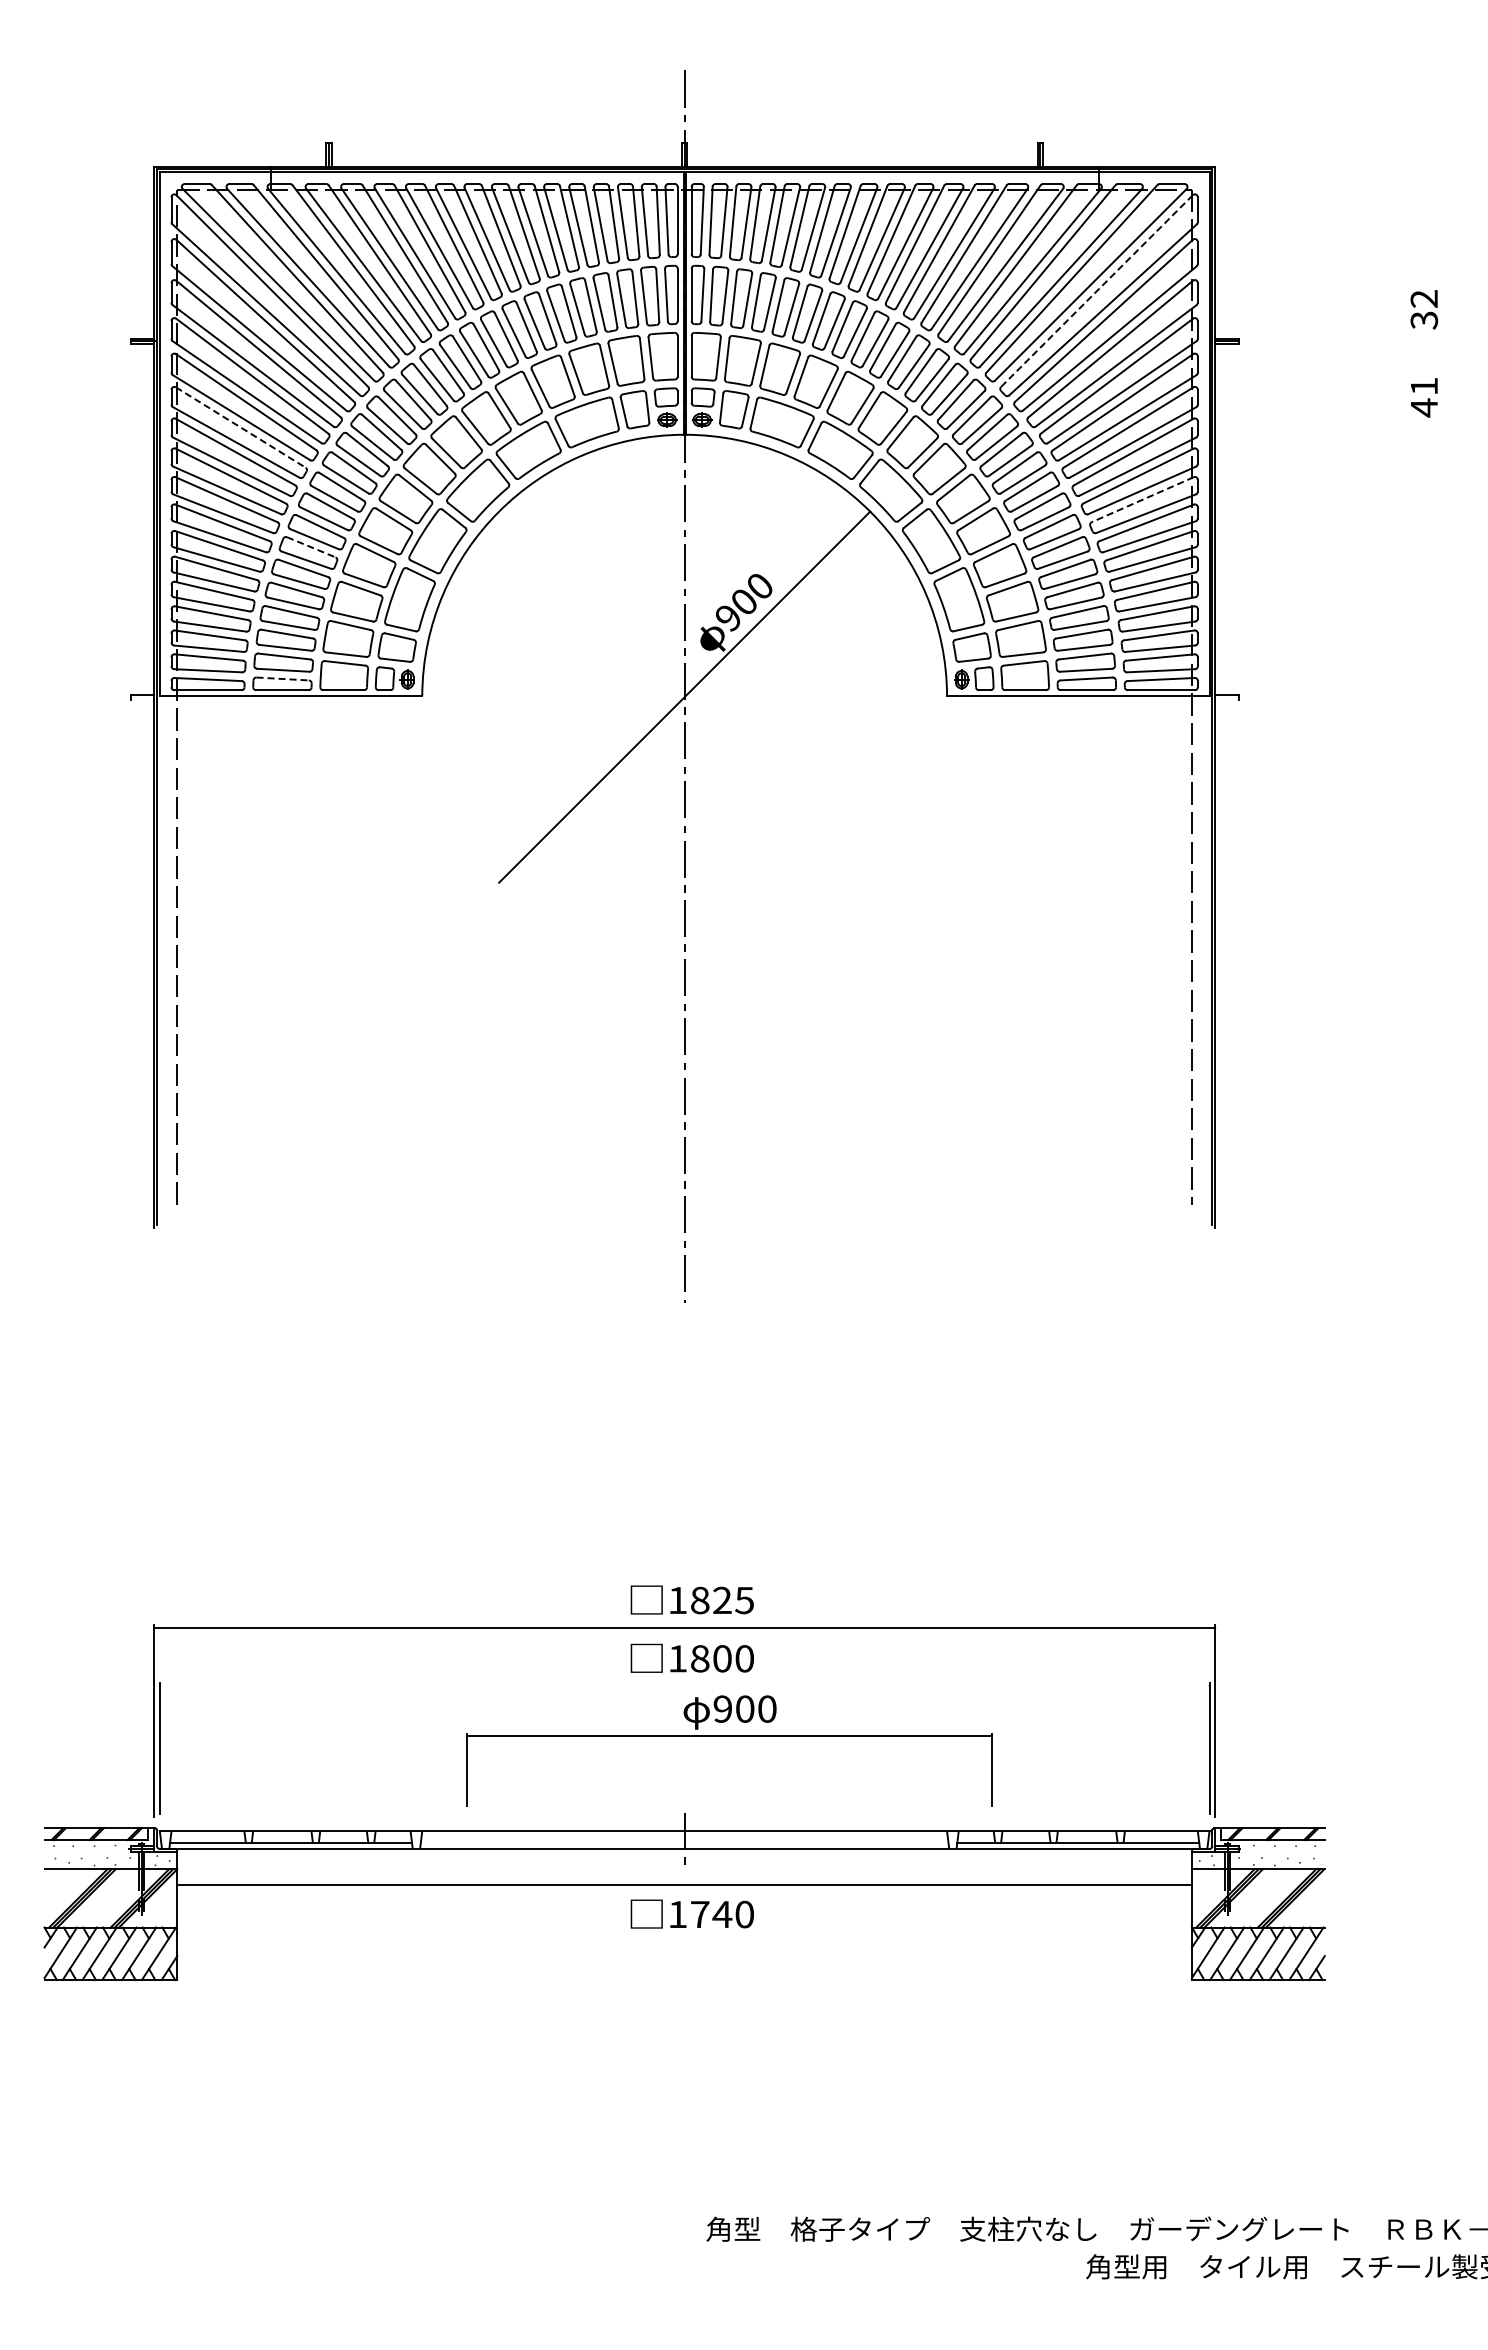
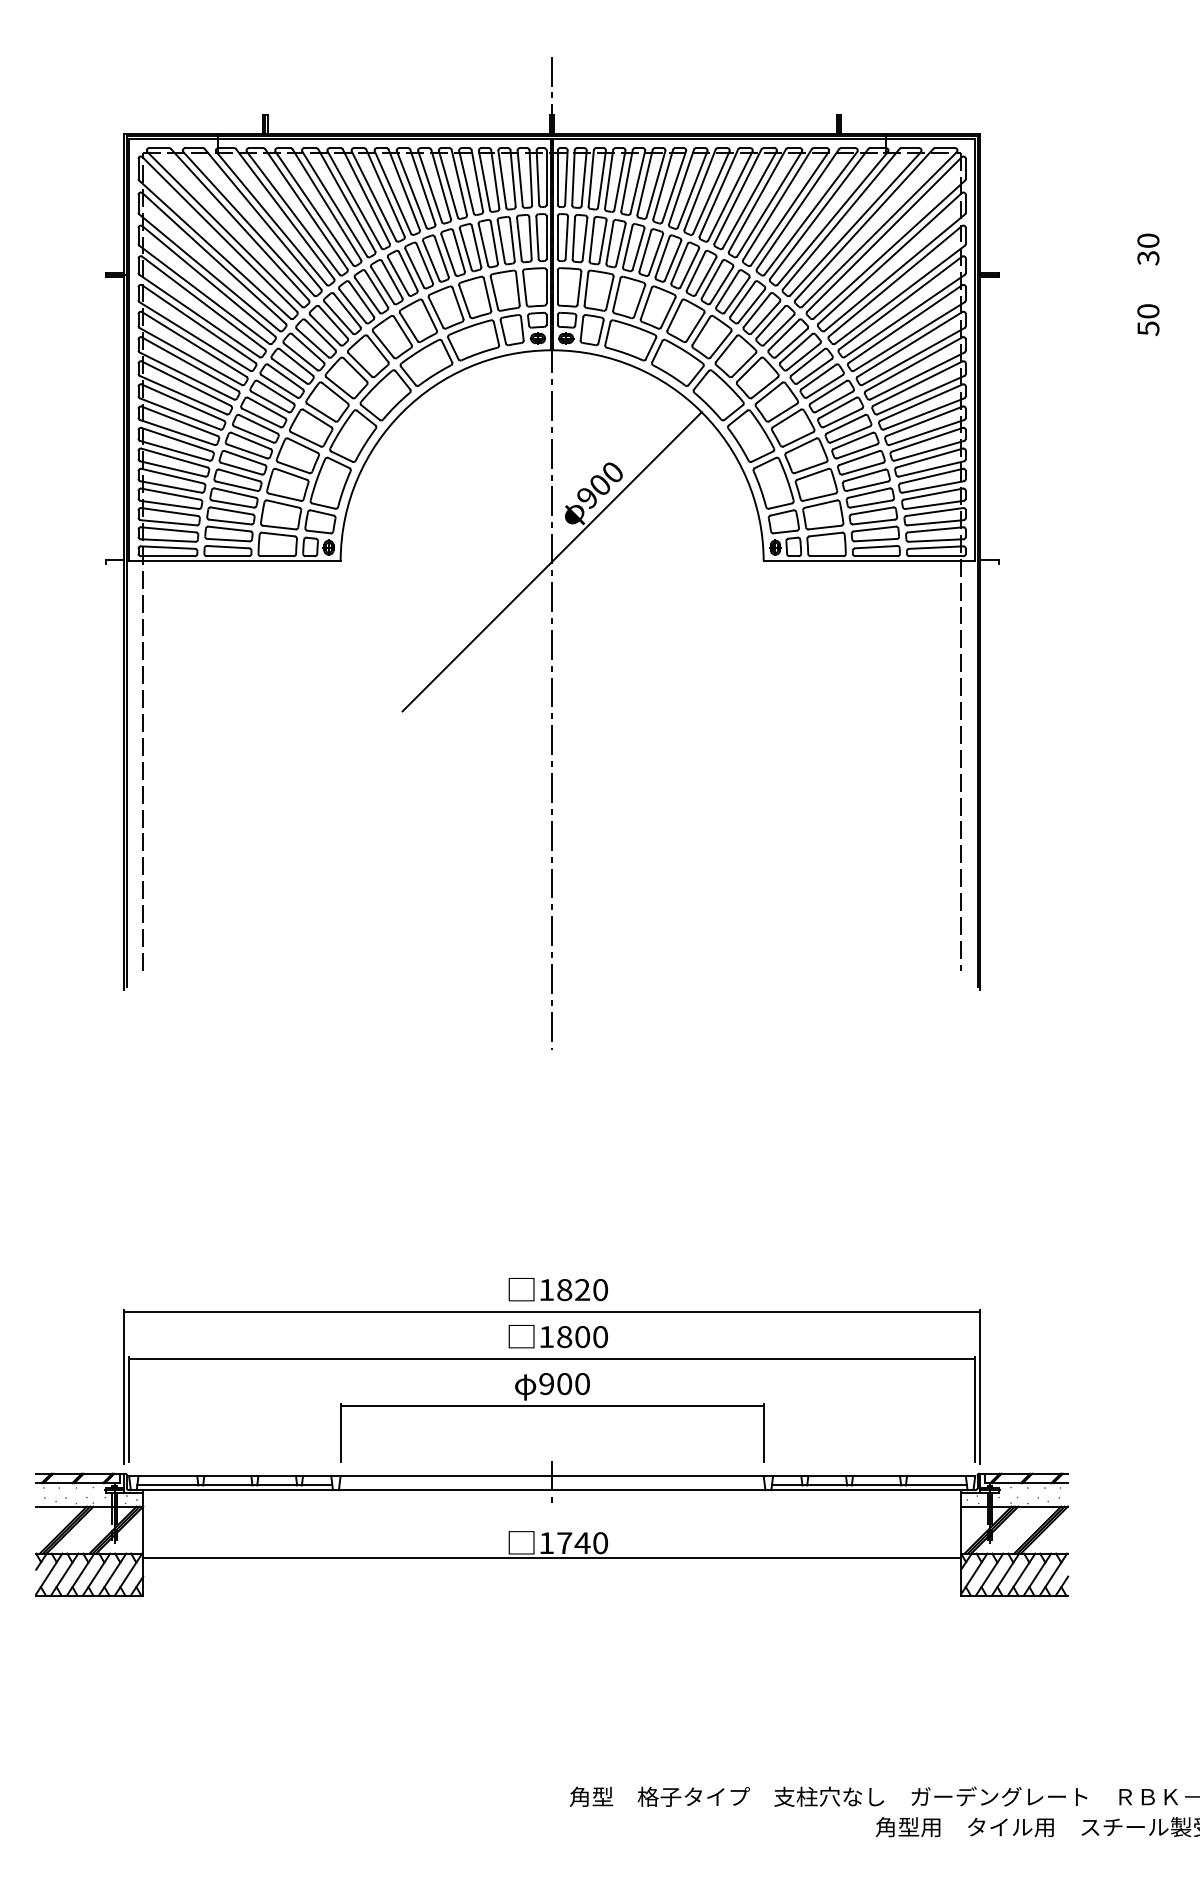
line: (1096, 291) -> (884, 234), dashed -> solid
text: (1424, 298) -> (1148, 240), 32 -> 30
text: (1424, 397) -> (1148, 320), 41 -> 50
line: (241, 427) -> (194, 344), dashed -> solid
line: (1142, 499) -> (921, 402), dashed -> solid
line: (311, 547) -> (251, 441), dashed -> solid
line: (283, 679) -> (228, 547), dashed -> solid
text: (744, 1600) -> (600, 1289), 1825 -> 1820
line: (684, 1685) -> (552, 1358), added
part: (729, 1736) -> (552, 1406), moved
line: (684, 1884) -> (552, 1557), moved

